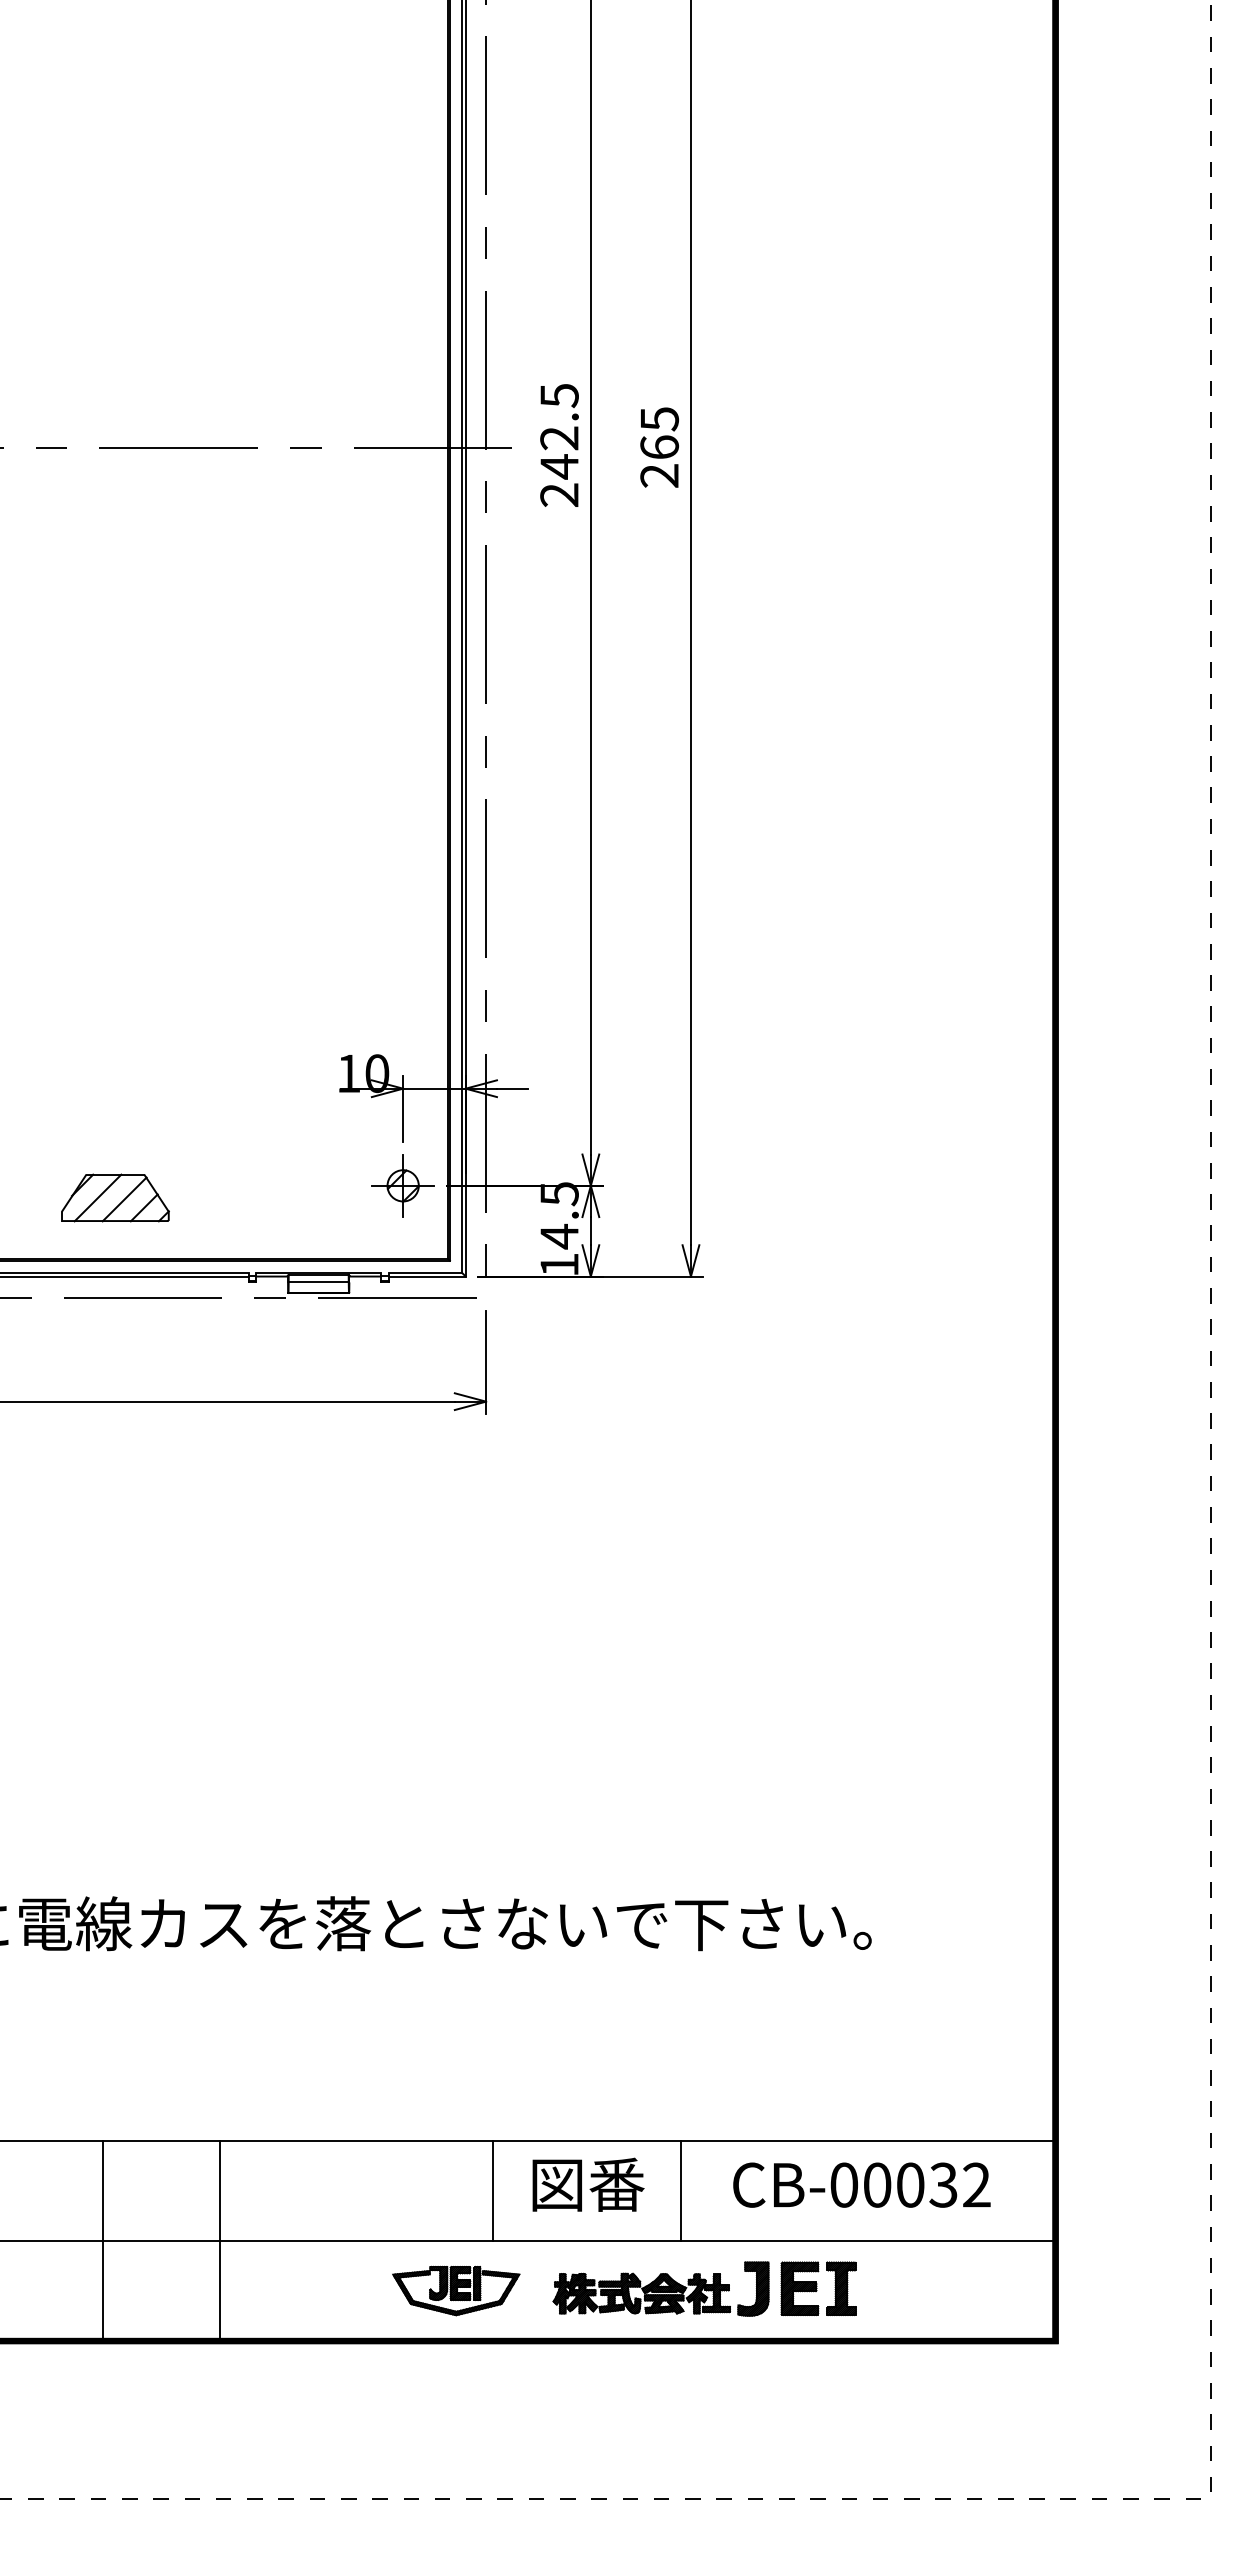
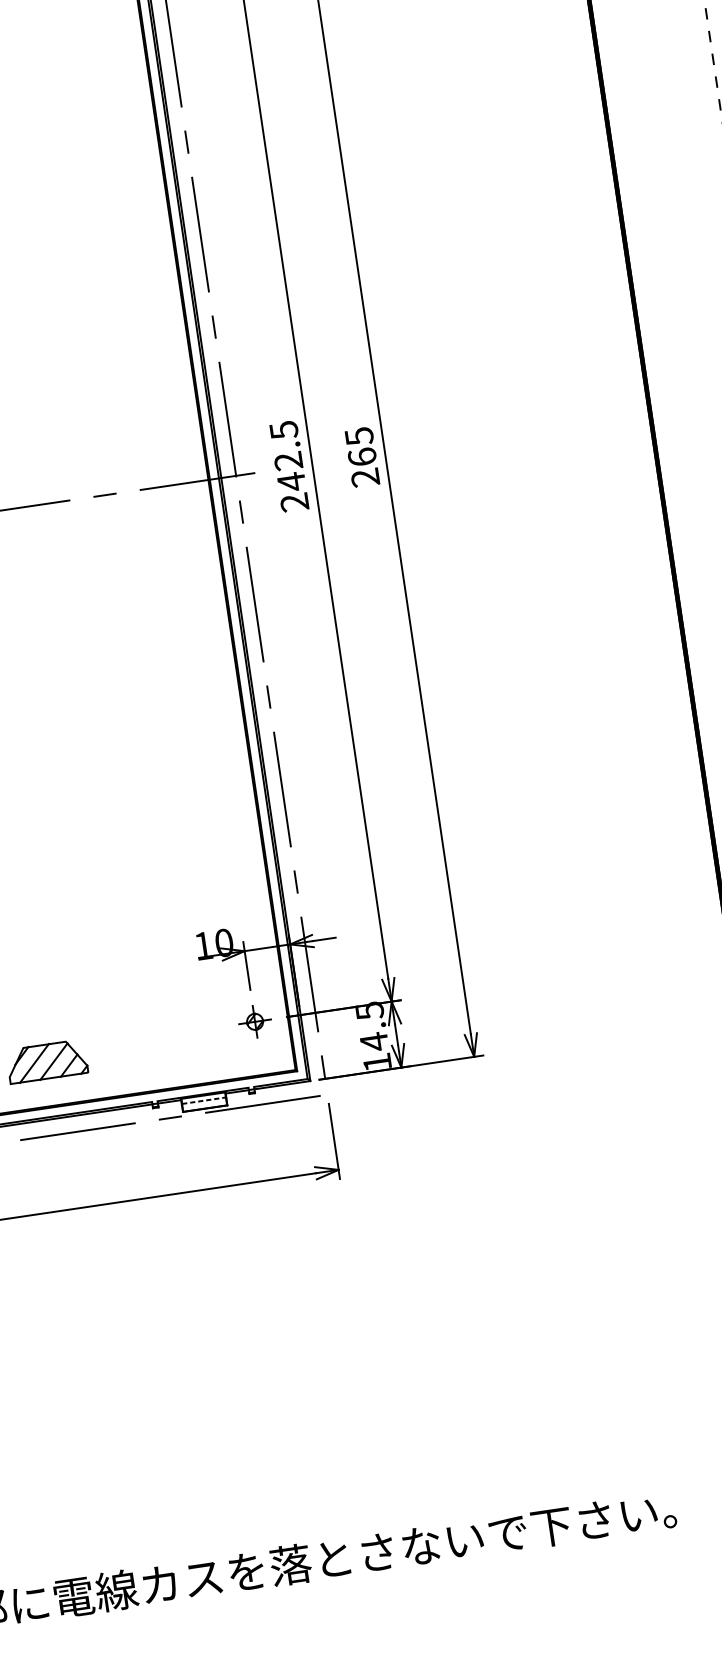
part: (402, 1185) -> (254, 1021), size x0.7
line: (319, 1281) -> (204, 1100), solid -> dashed

